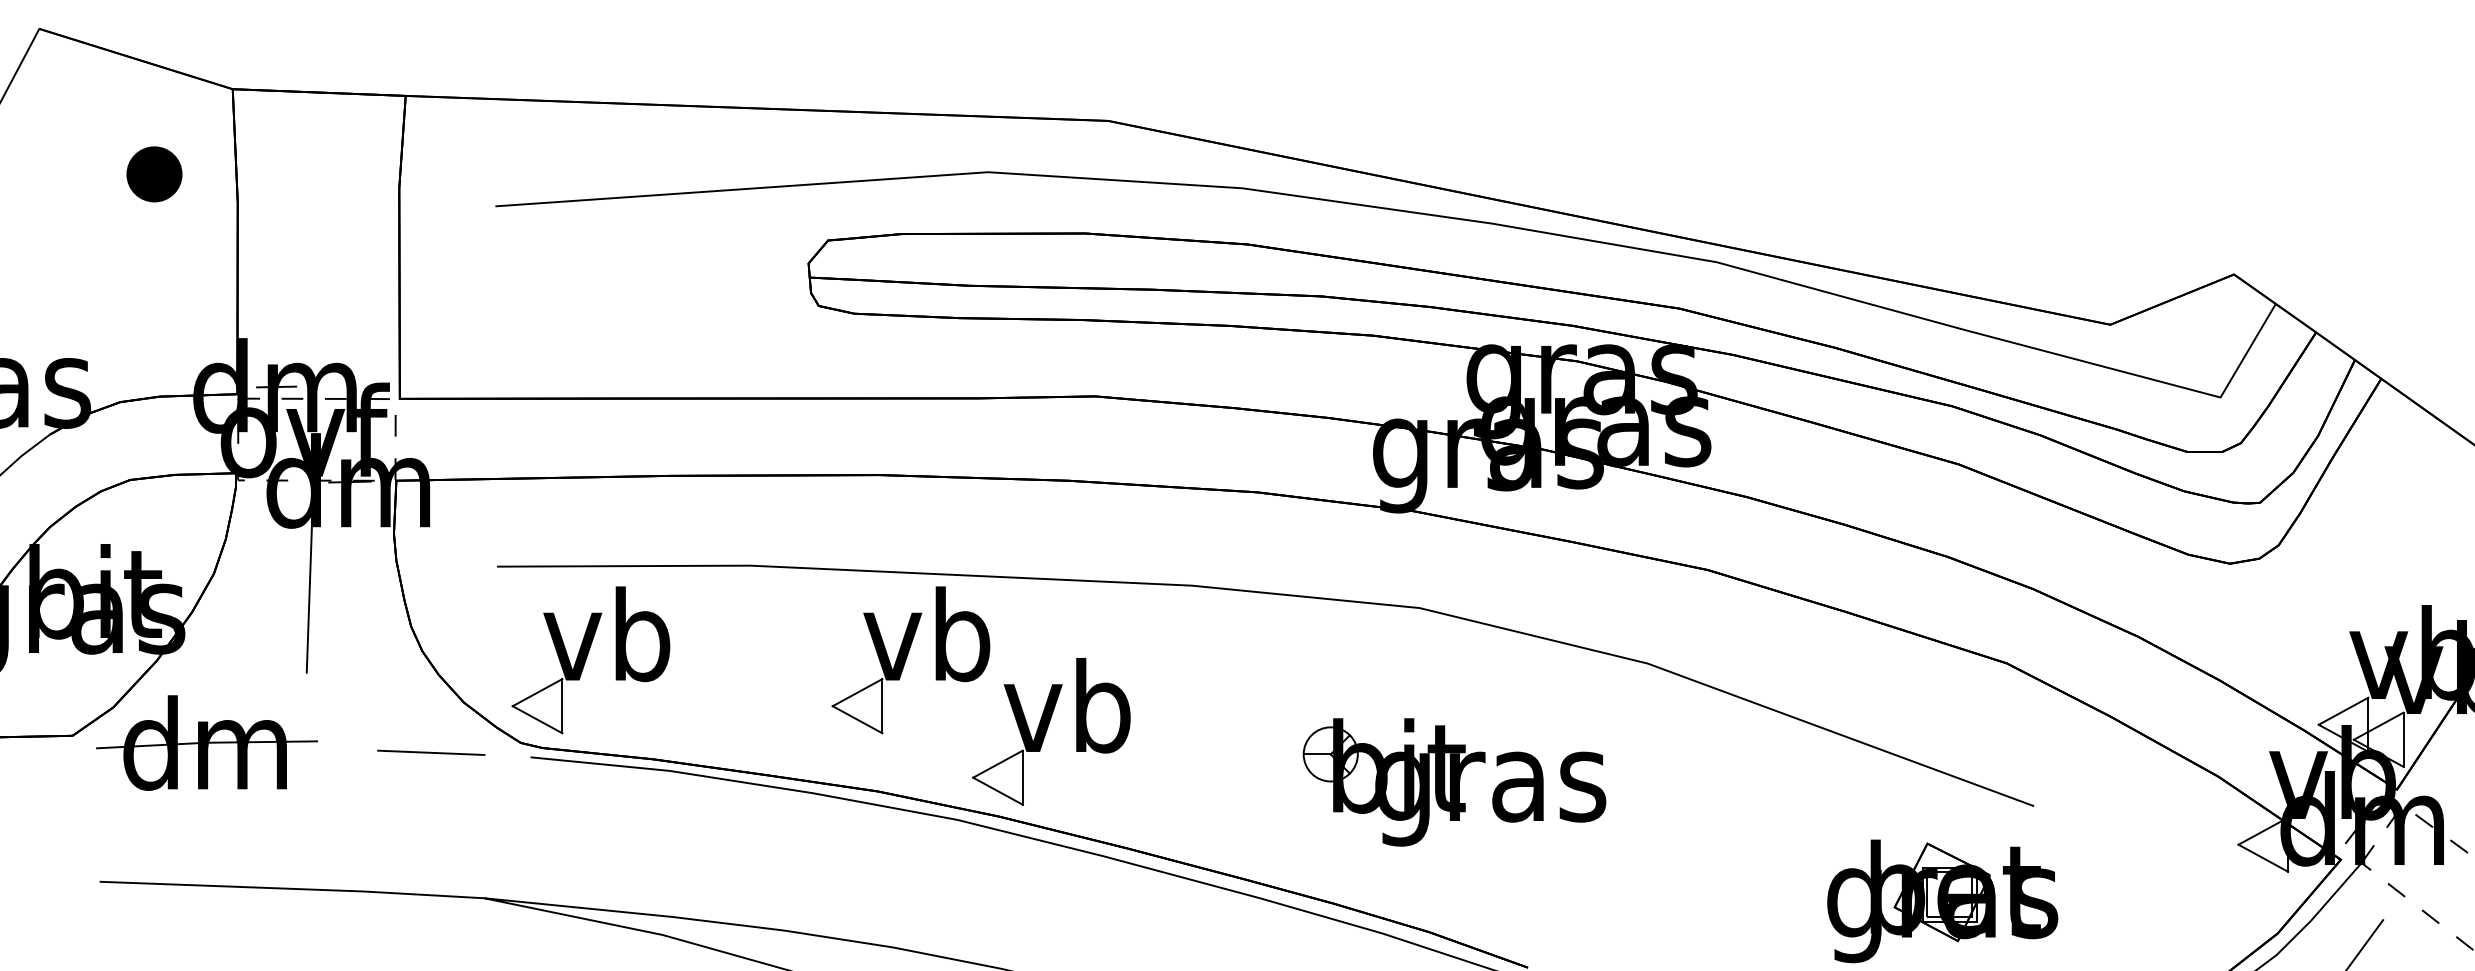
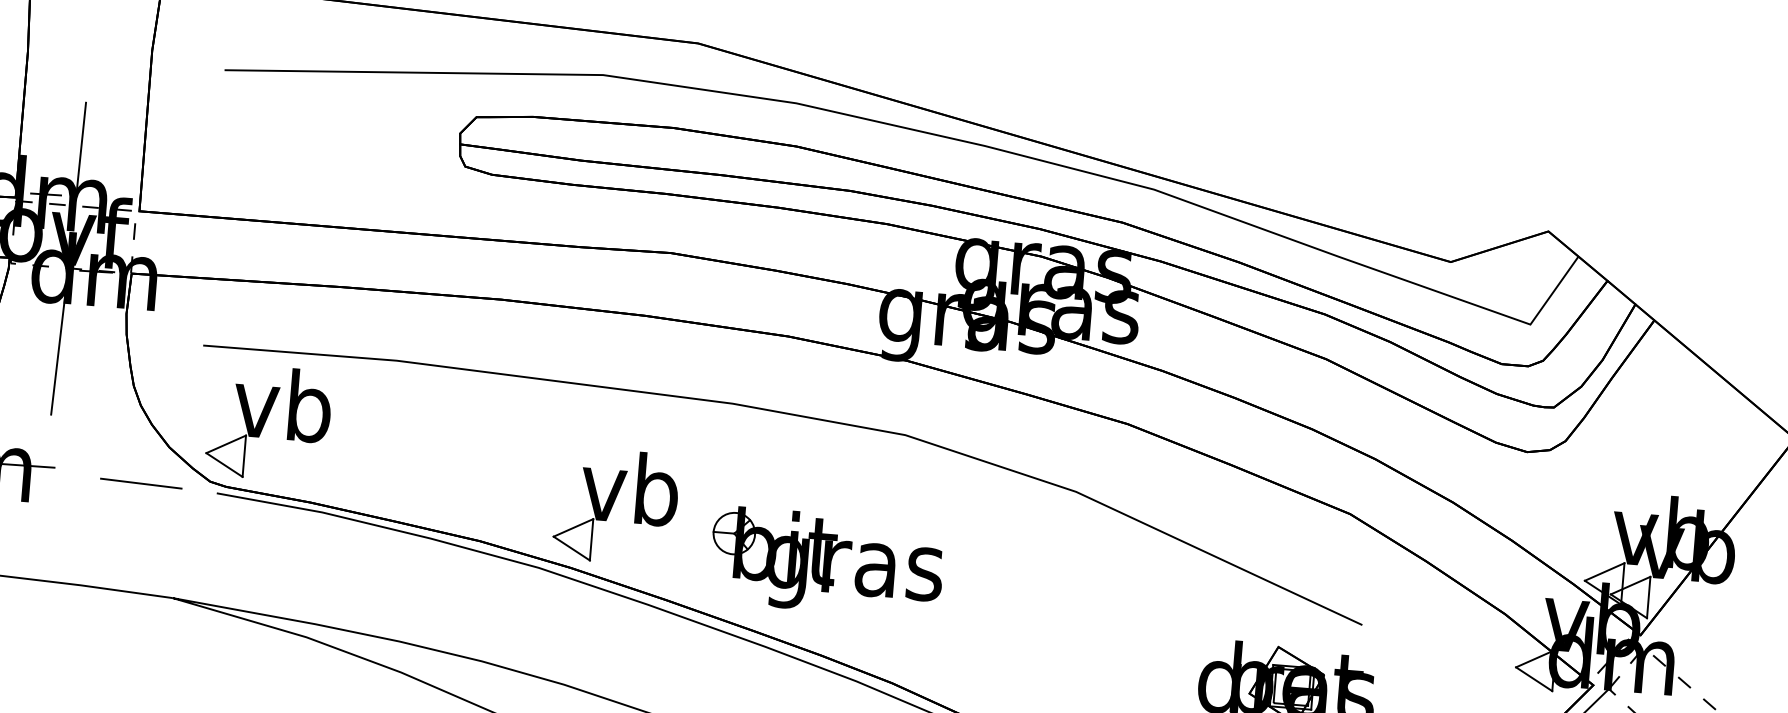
line: (317, 323) -> (81, 148), added
part: (910, 660) -> (513, 443), removed
part: (1454, 782) -> (827, 562), moved

